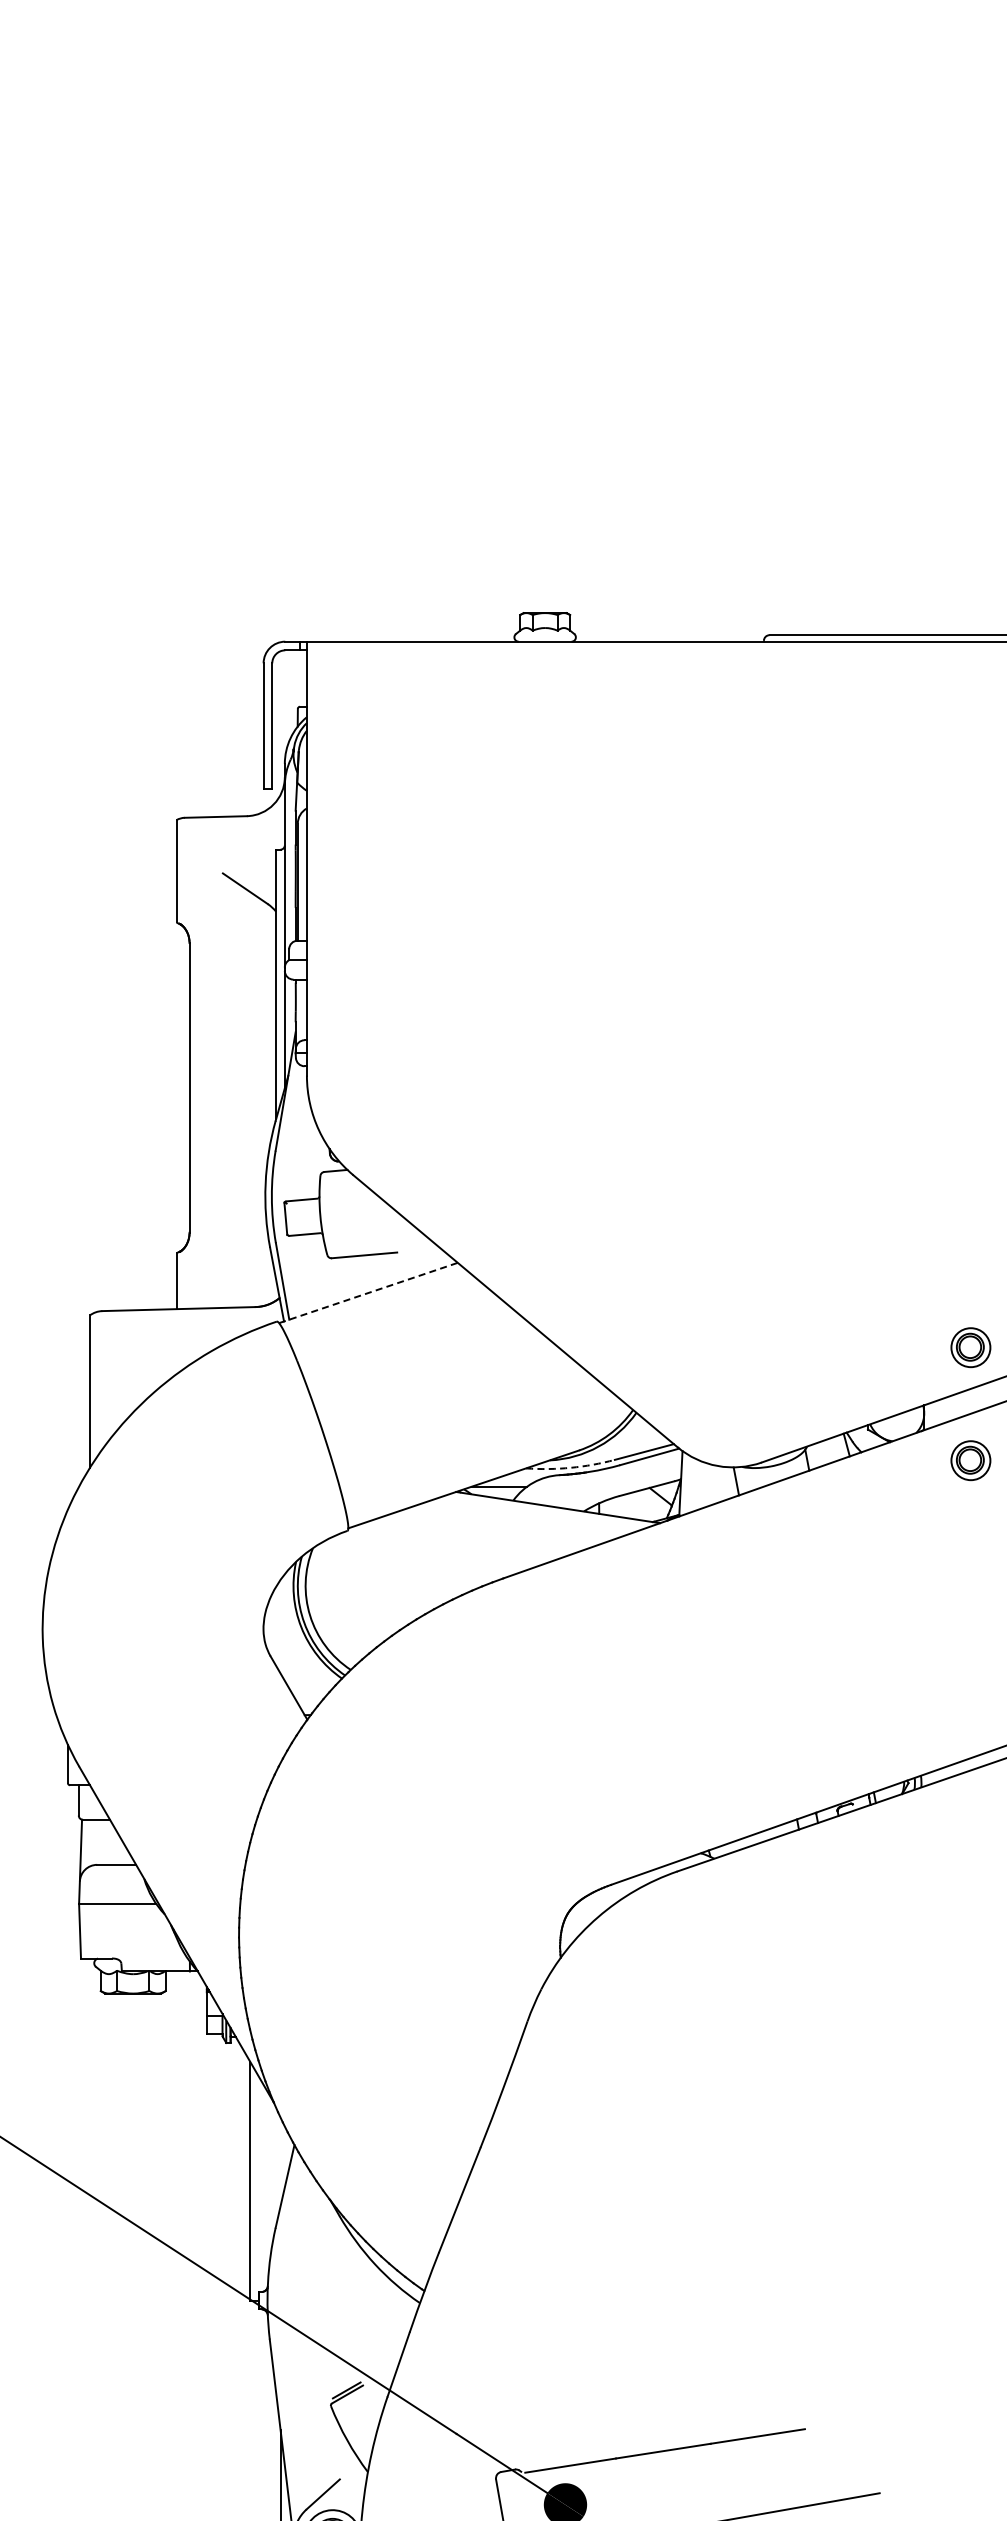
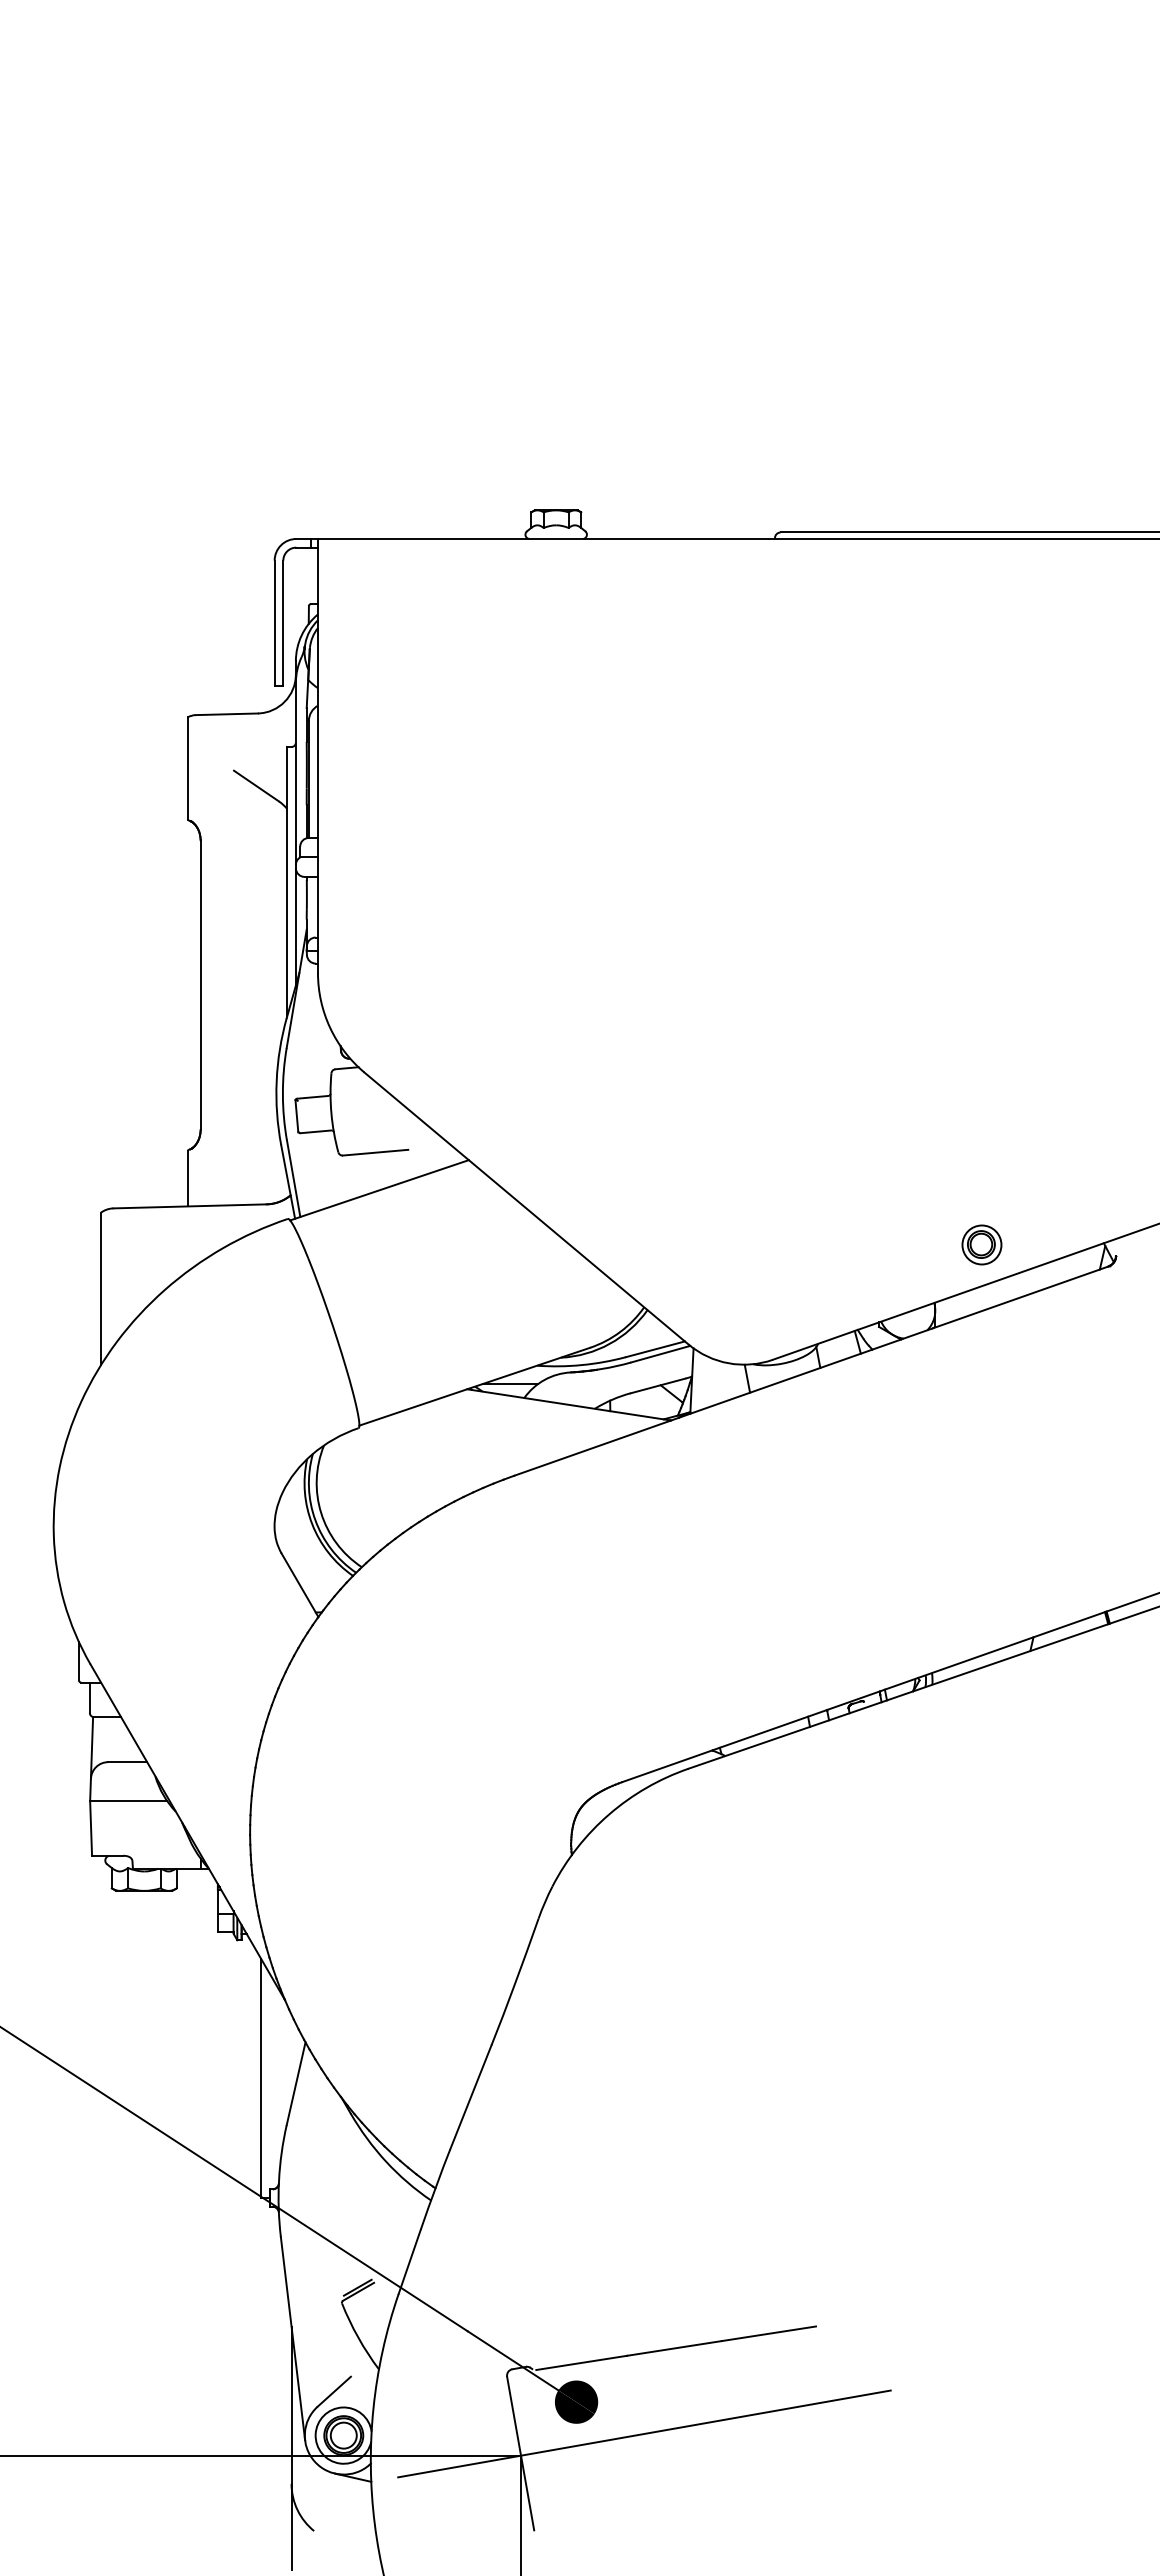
line: (369, 1293) -> (380, 1190), dashed -> solid
part: (970, 1460) -> (981, 1357), removed
arc: (570, 1468) -> (581, 1365), dashed -> solid

